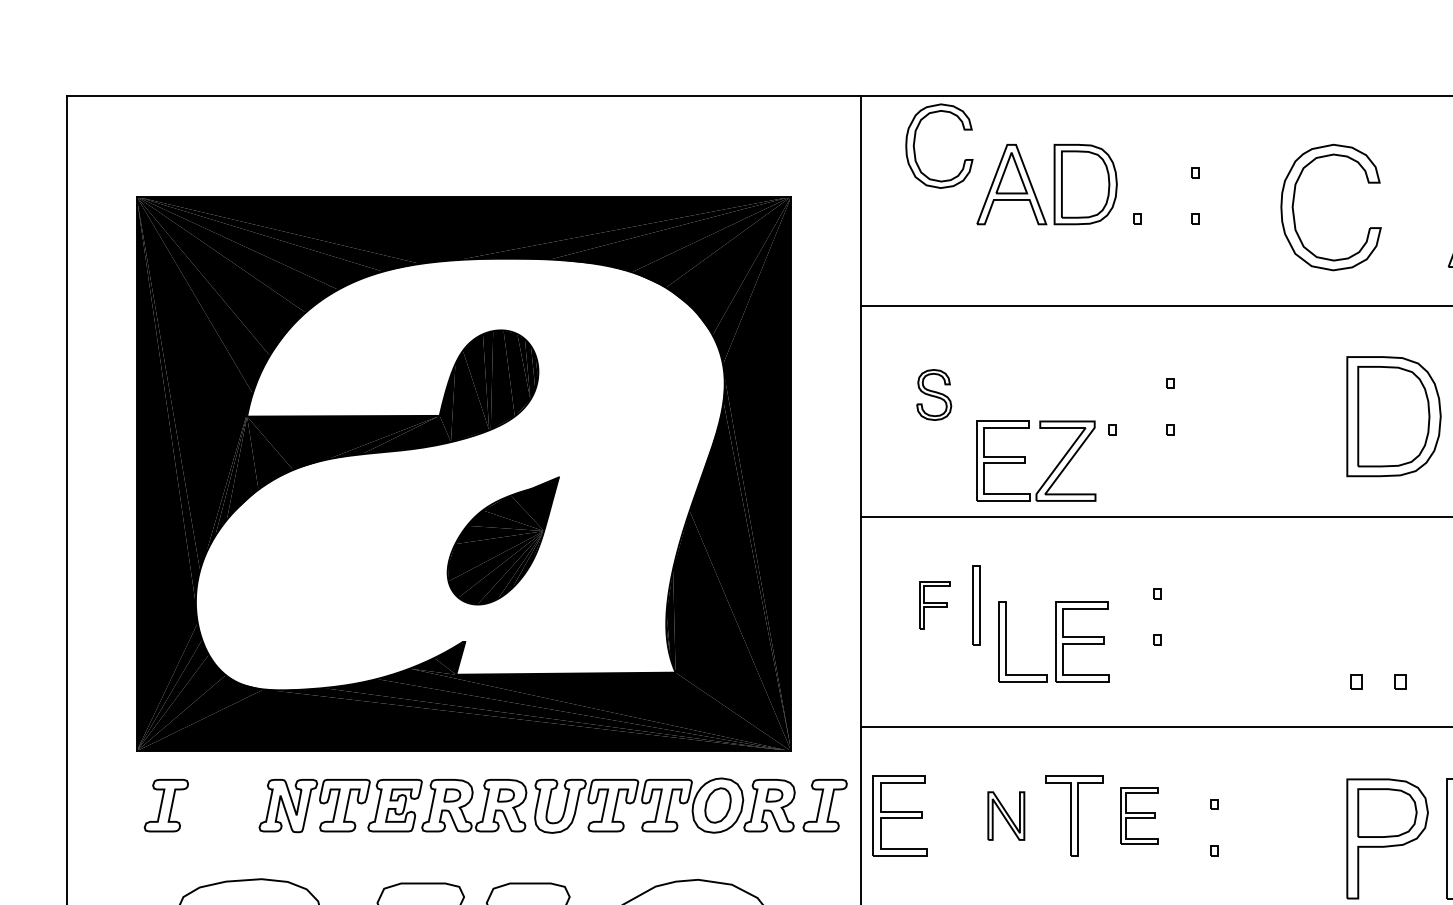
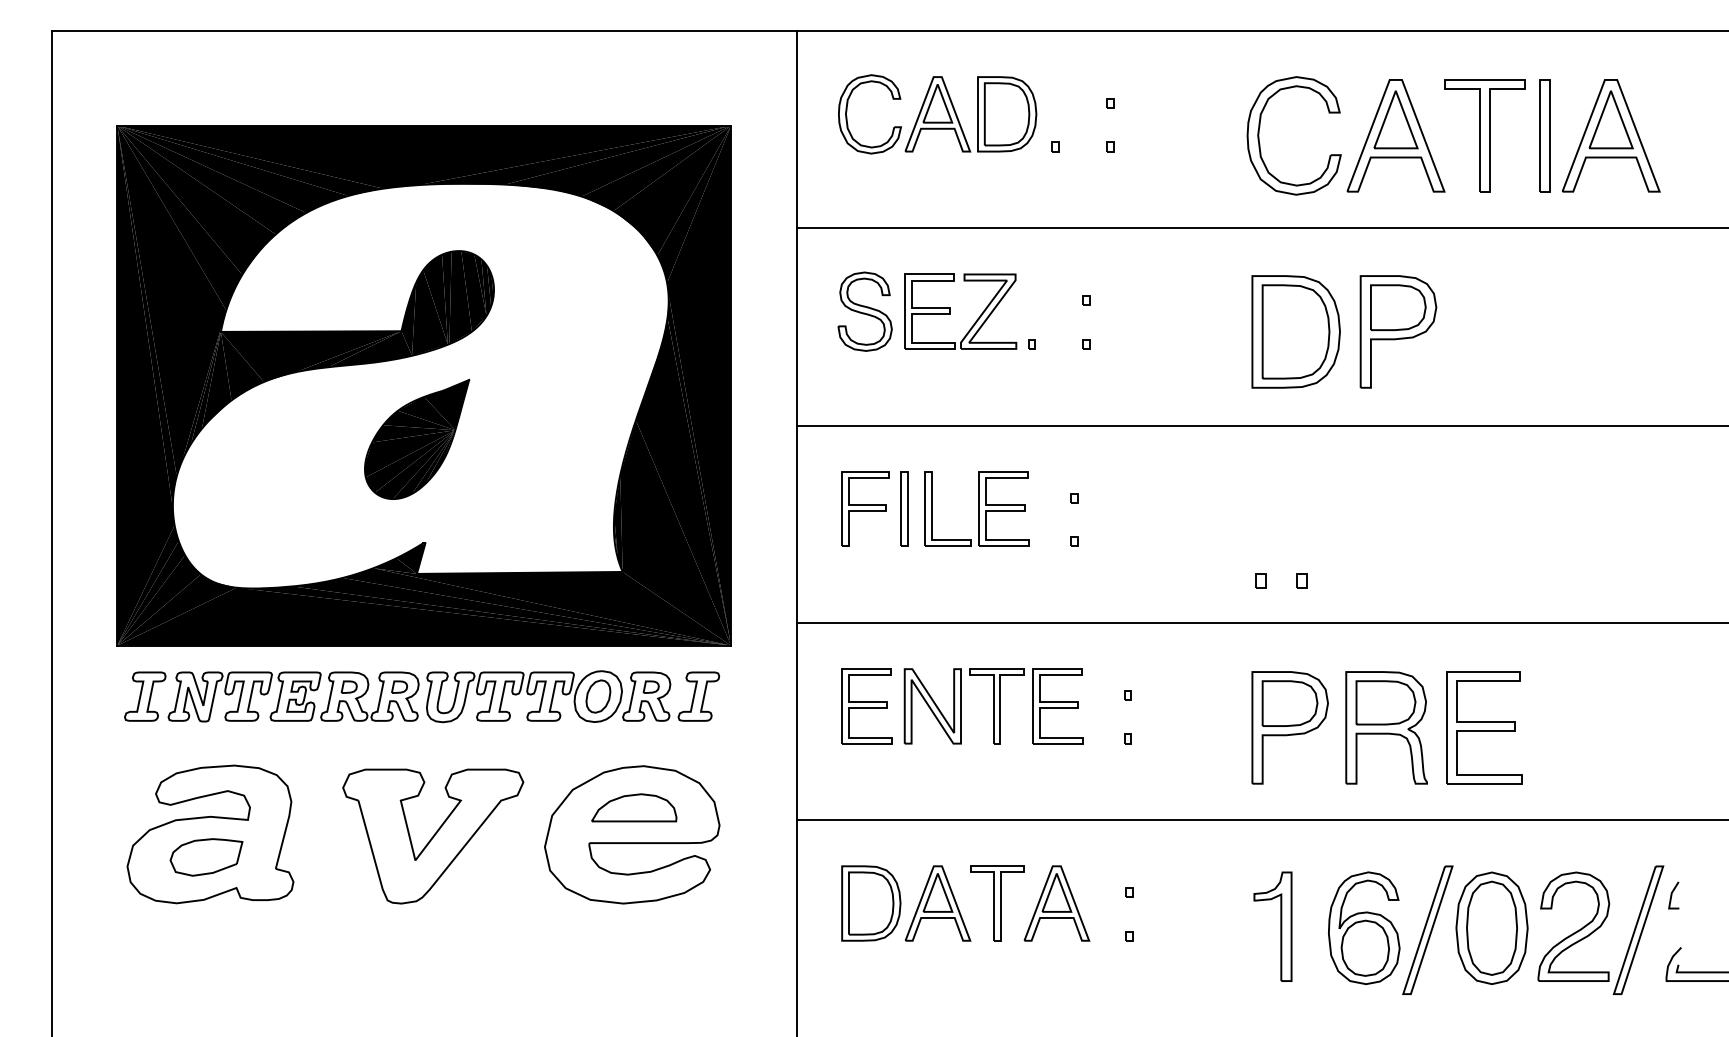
part: (915, 148) -> (847, 116), moved
part: (1295, 198) -> (1260, 127), moved
part: (933, 394) -> (864, 311), size x1.67
part: (1025, 460) -> (950, 311), moved
part: (503, 539) -> (417, 438), moved
part: (934, 604) -> (865, 508), size x1.67
part: (1053, 641) -> (976, 508), moved
part: (552, 805) -> (443, 696), moved
part: (899, 816) -> (866, 706), moved
part: (1006, 816) -> (932, 706), size x1.67
part: (1139, 816) -> (1057, 706), size x1.43

